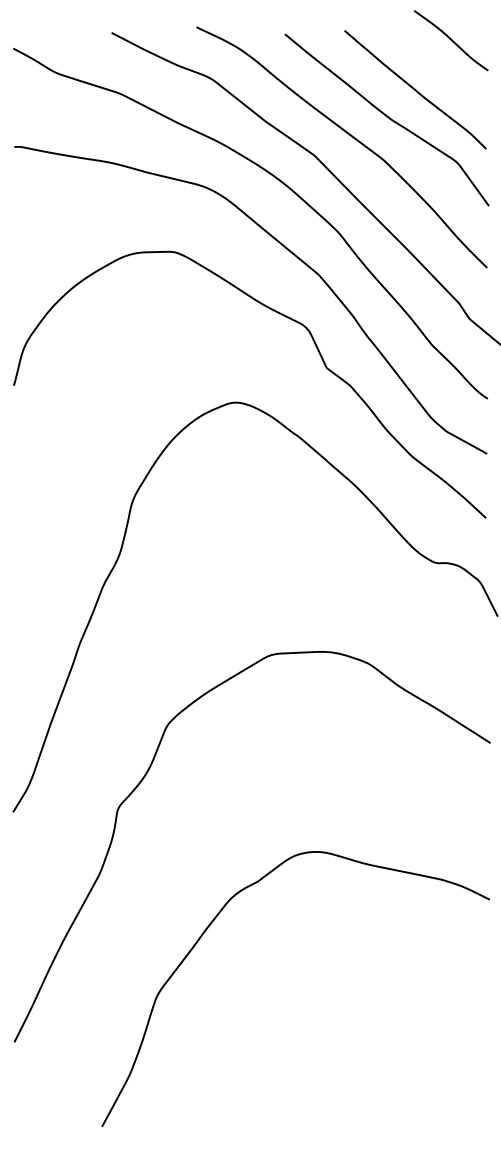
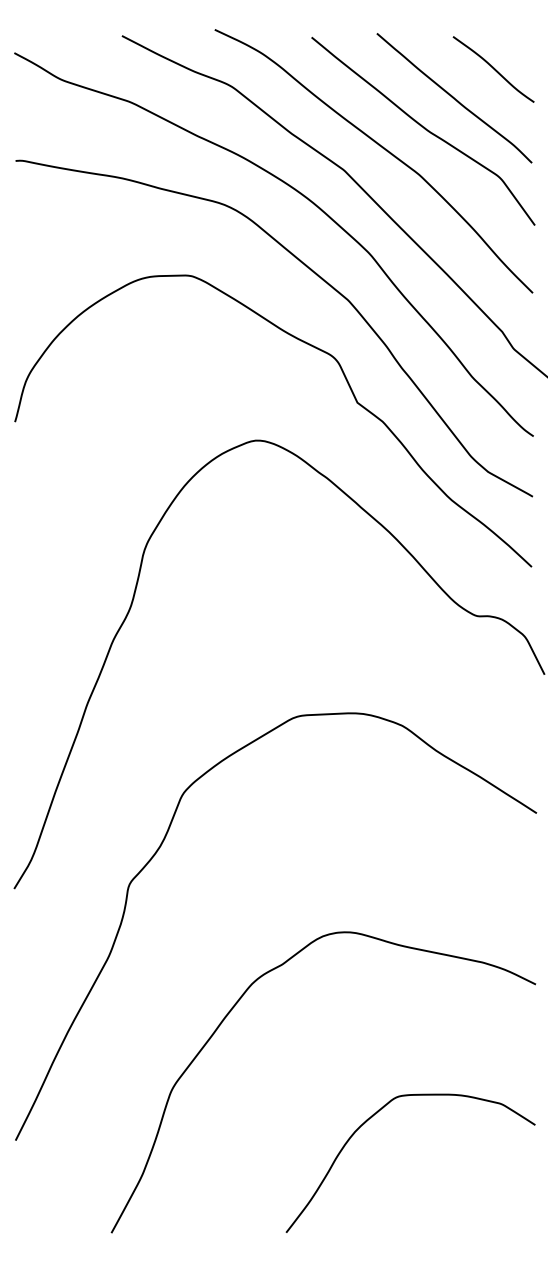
curve: (451, 40) -> (493, 69), moved
curve: (339, 1022) -> (371, 1118), added

